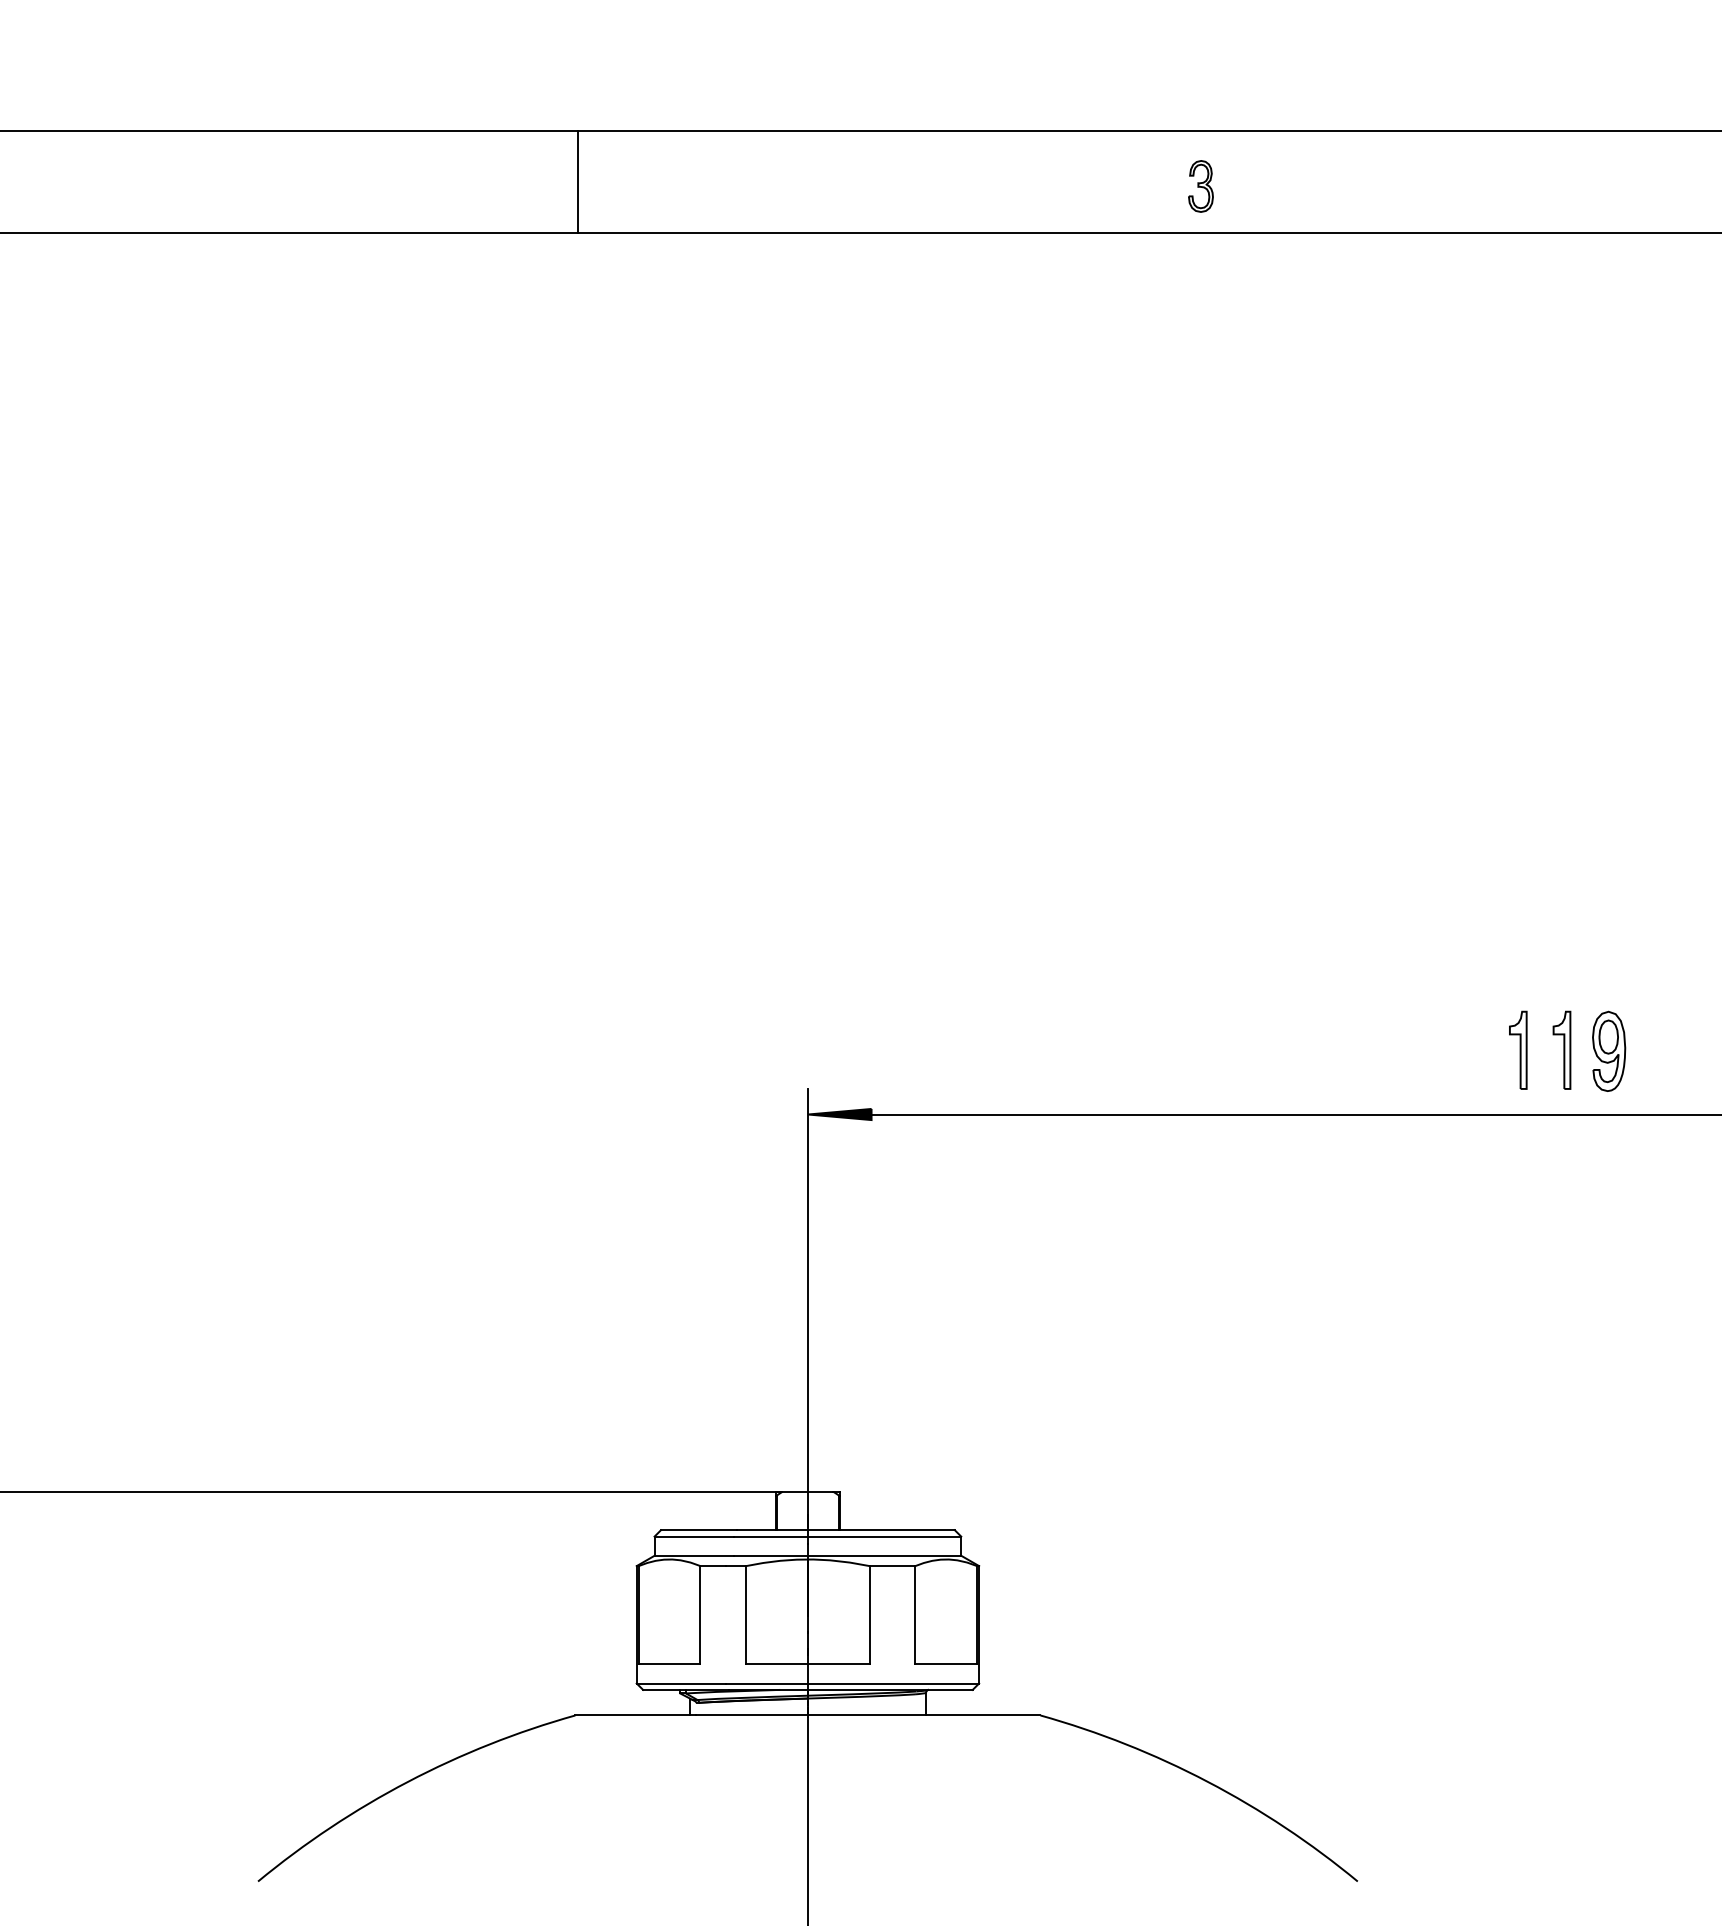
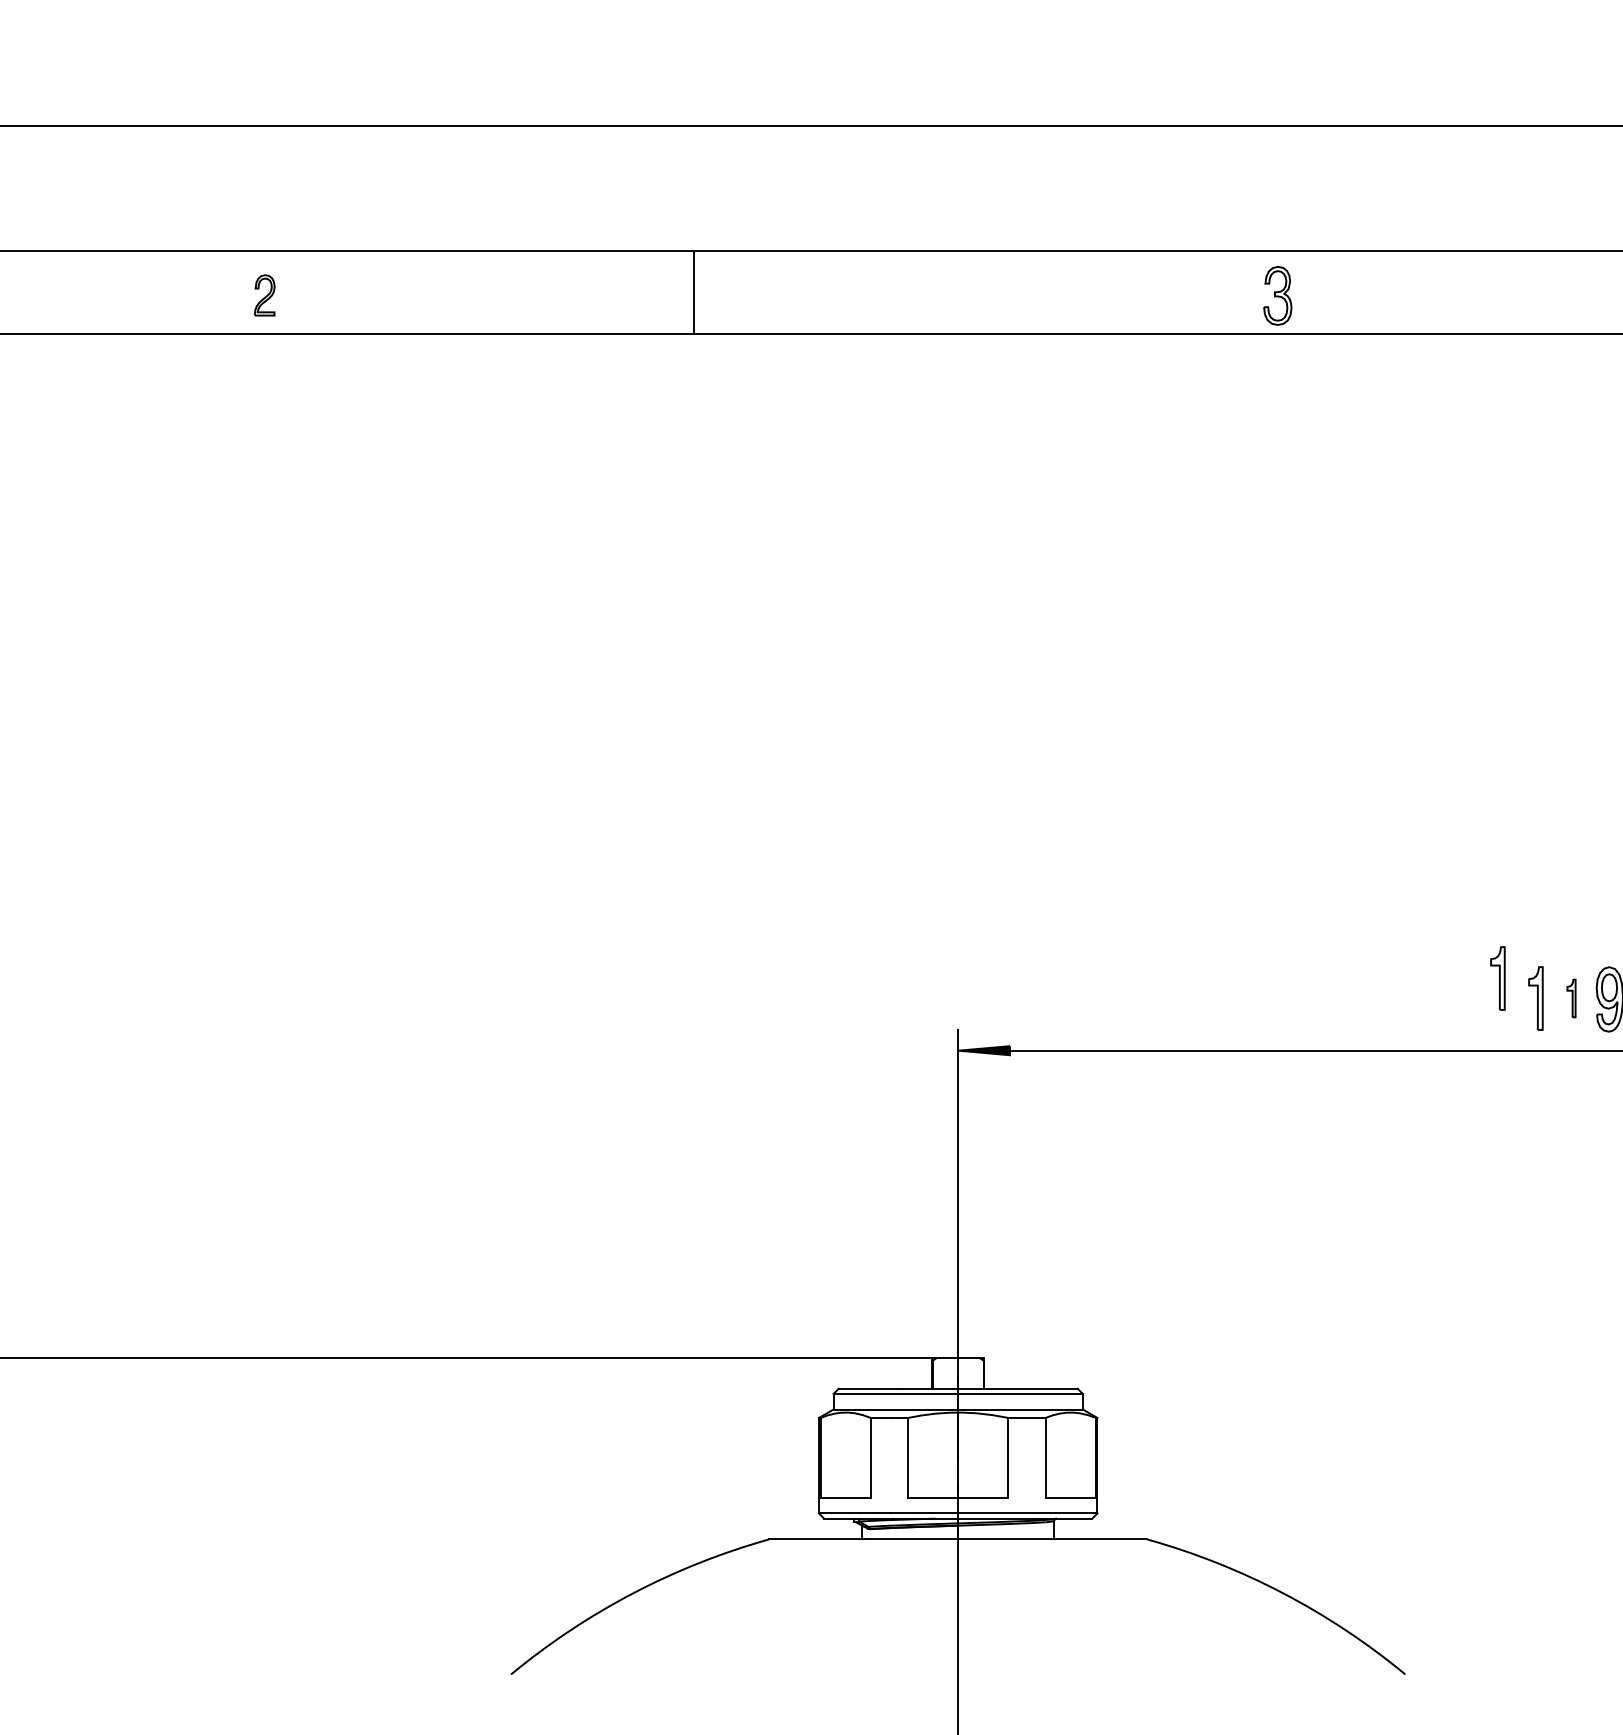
line: (577, 180) -> (693, 291), moved
part: (1200, 185) -> (1277, 295), size x1.4
part: (1471, 1025) -> (1497, 978), added
part: (1562, 1050) -> (1571, 998), size x0.6

